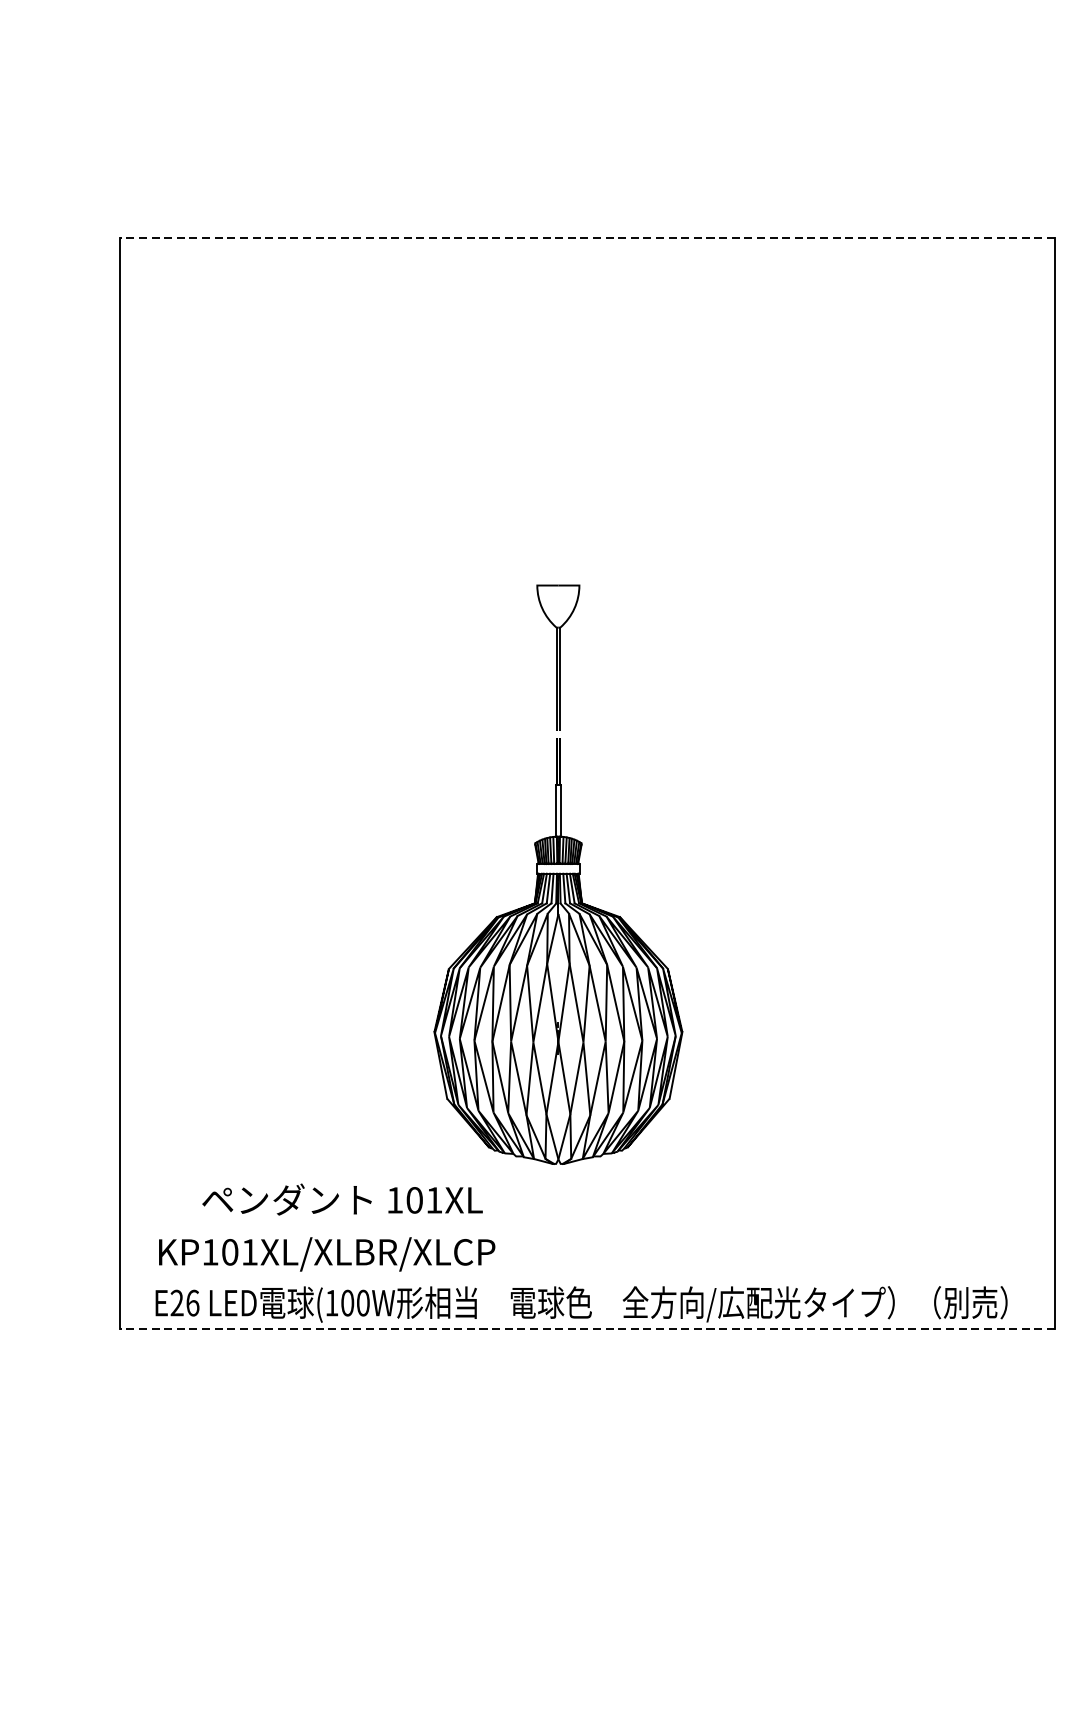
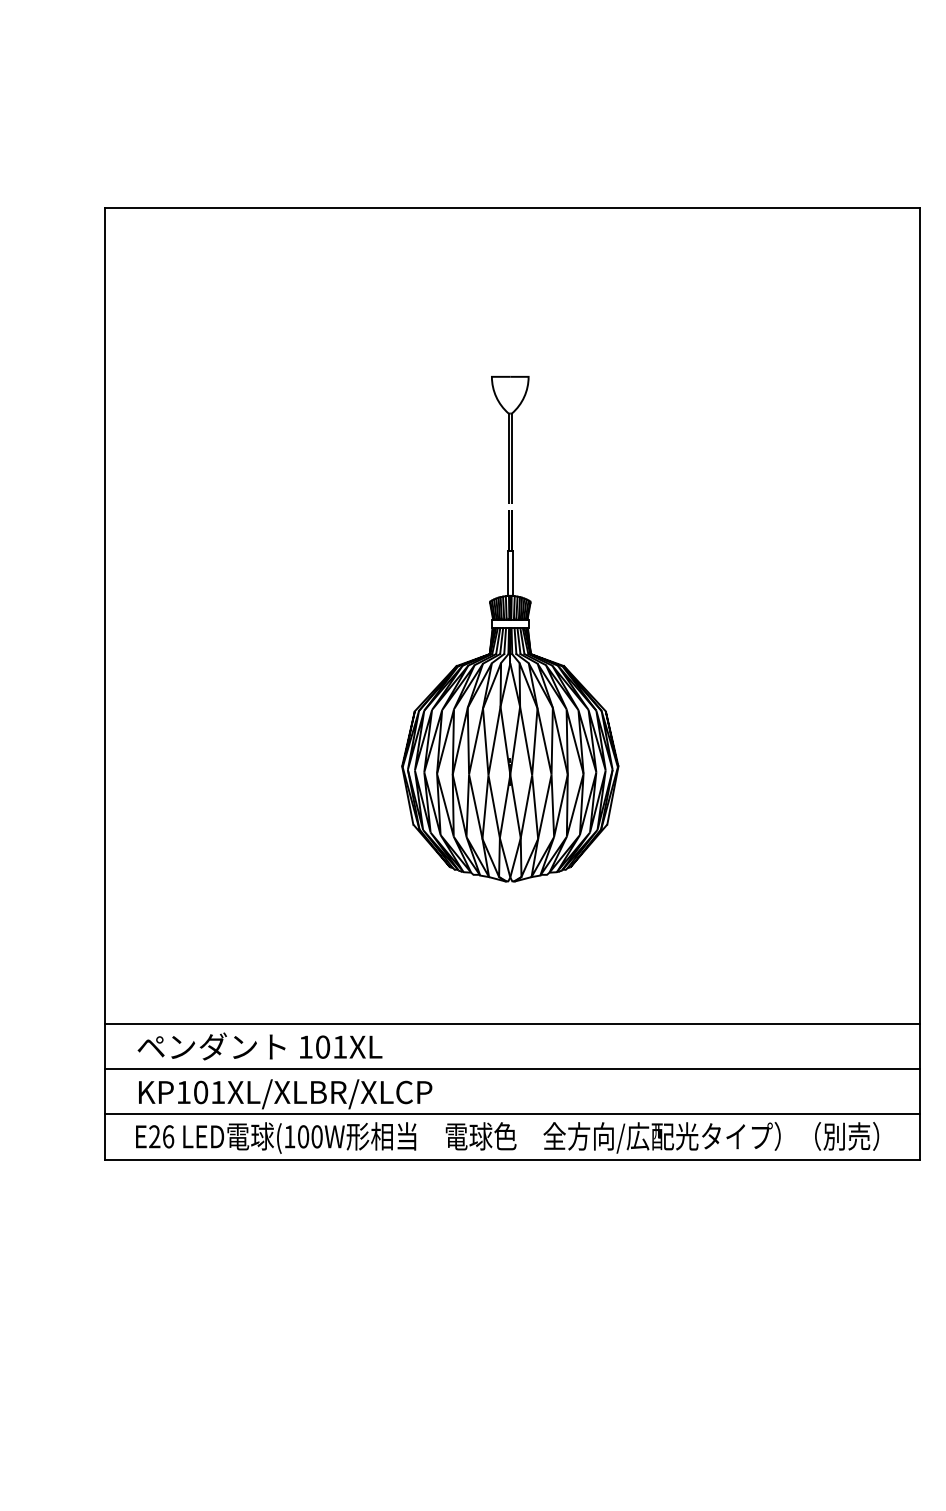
line: (587, 237) -> (512, 207), dashed -> solid
part: (558, 875) -> (510, 629), moved
line: (587, 1173) -> (512, 1023), added
text: (341, 1199) -> (259, 1046), moved
line: (587, 1224) -> (512, 1068), added
line: (587, 1277) -> (512, 1114), added
line: (587, 1329) -> (512, 1159), dashed -> solid

